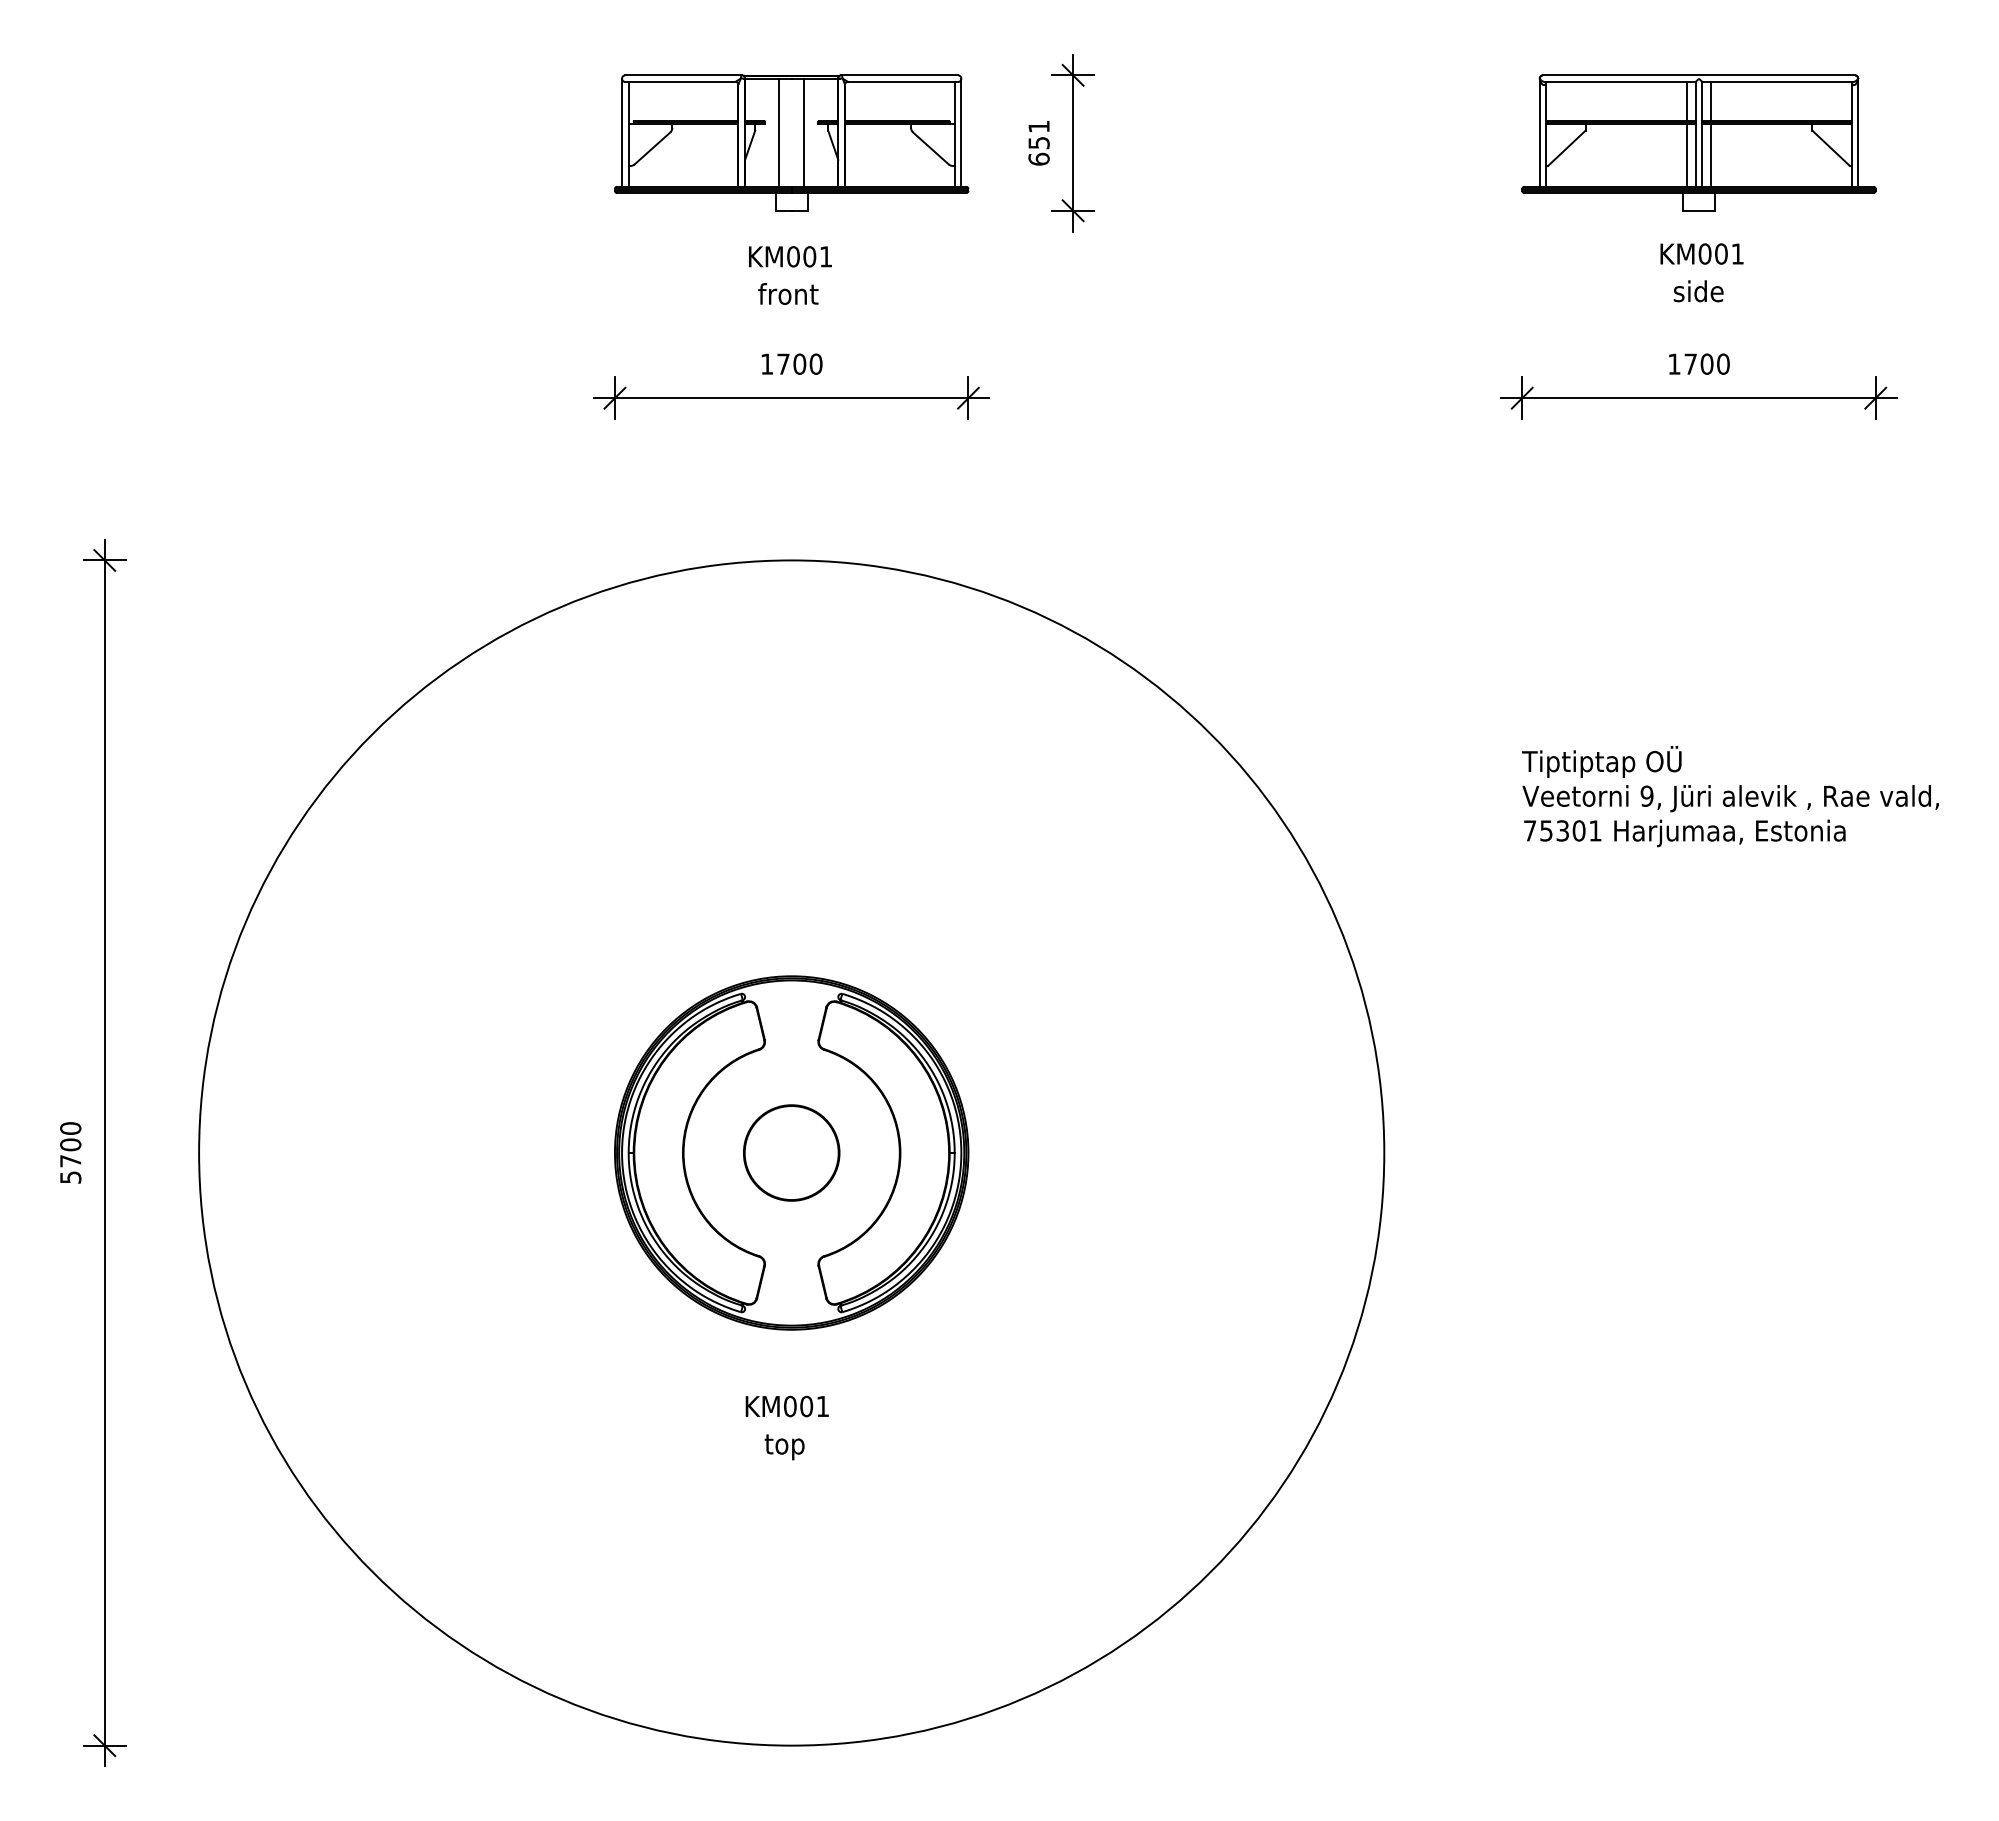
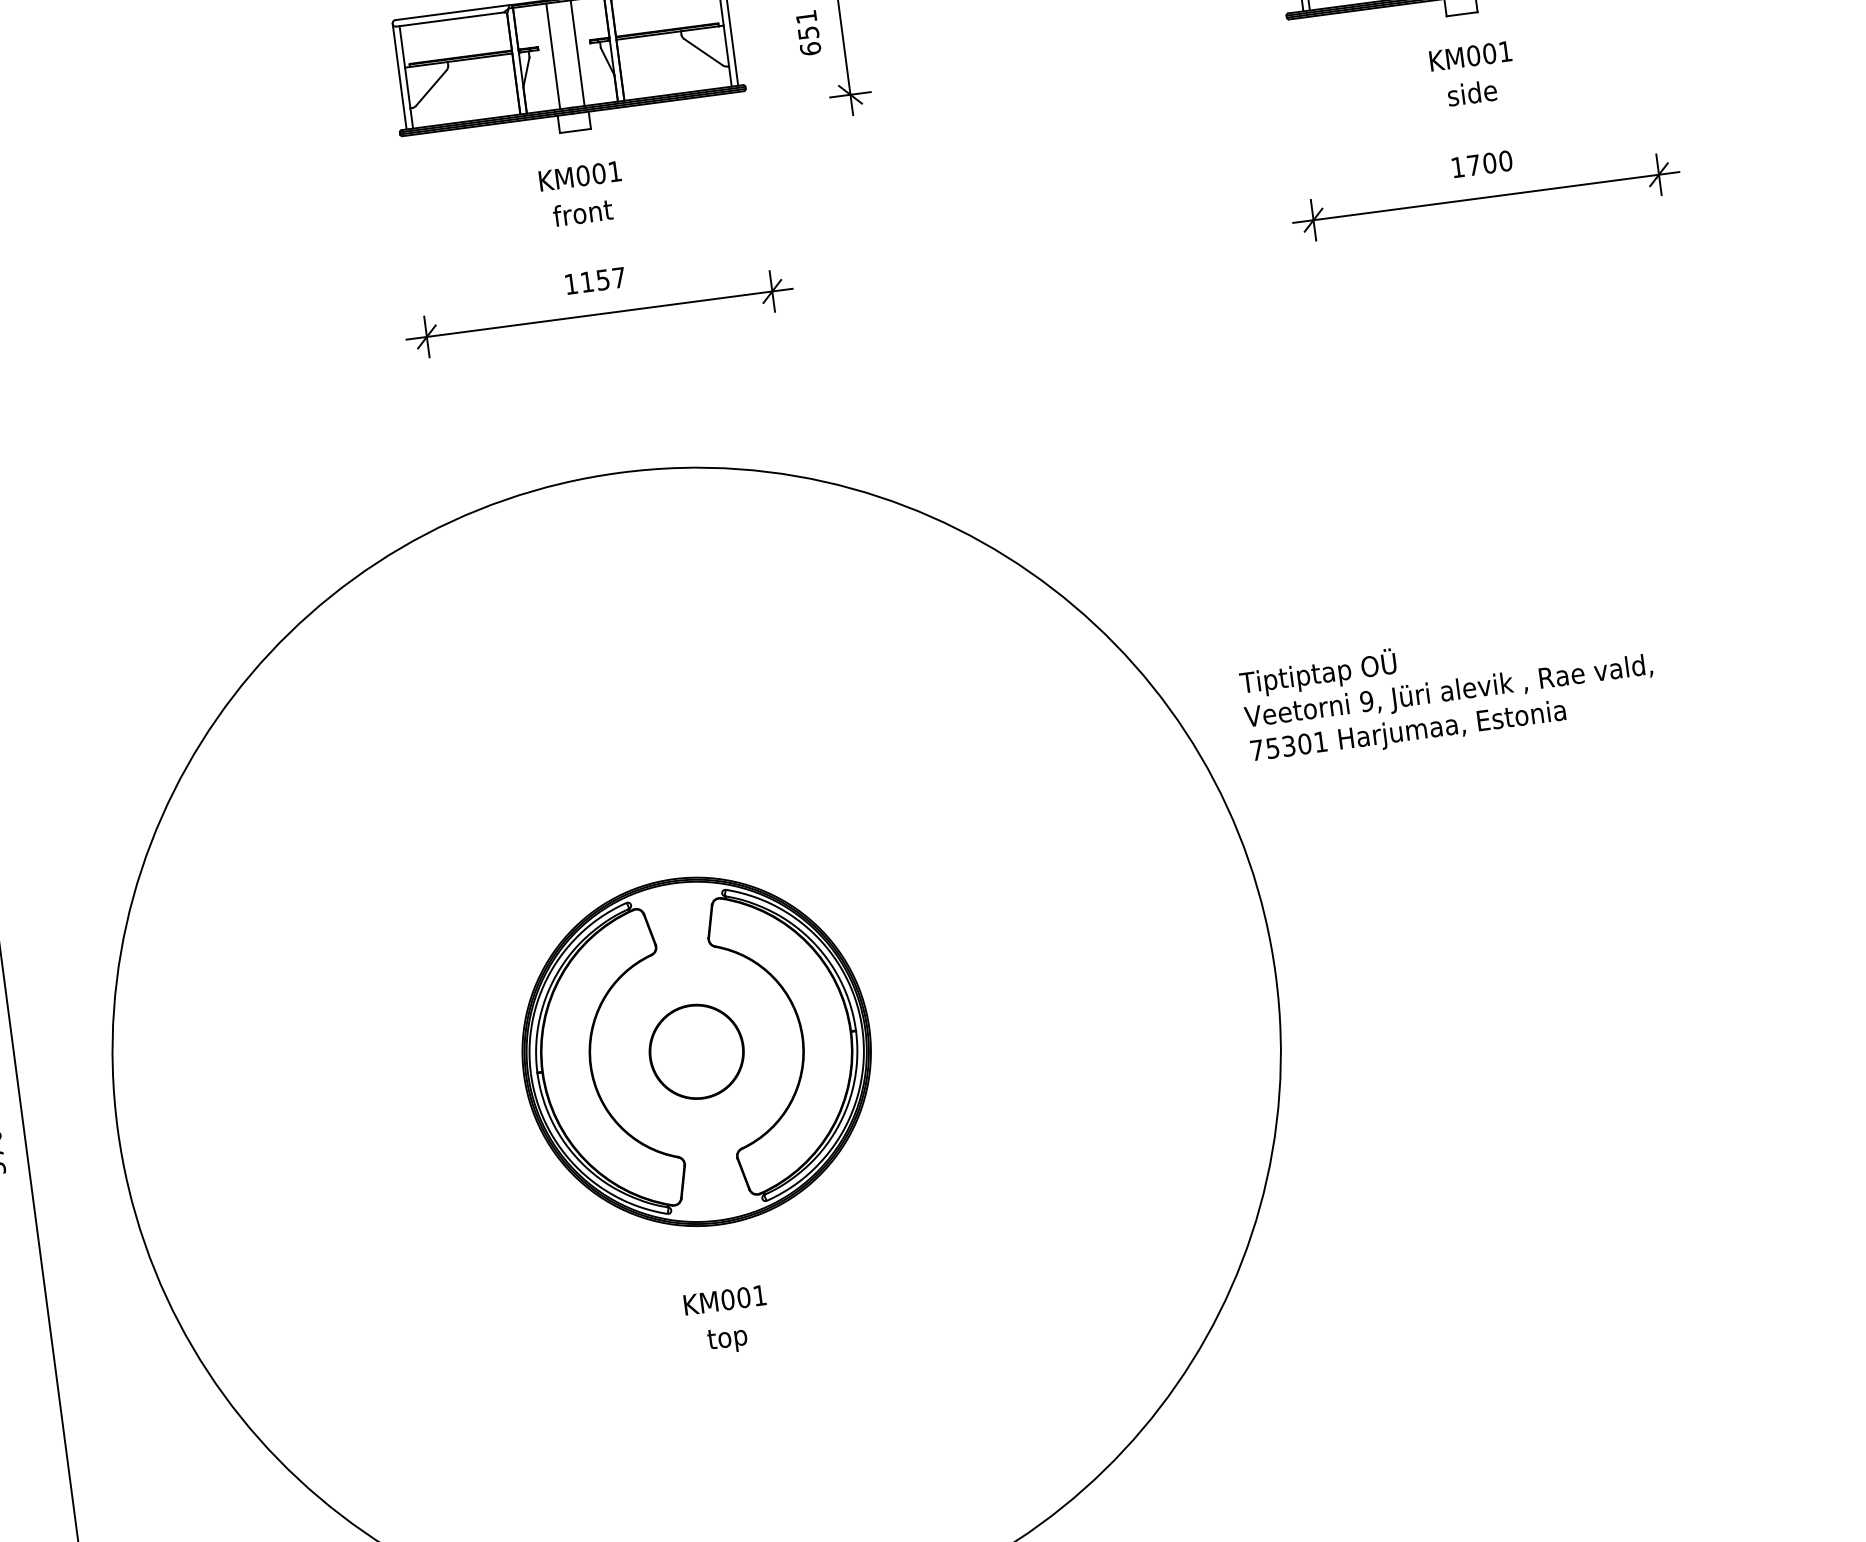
text: (799, 363) -> (602, 279), 1700 -> 1157
text: (1730, 796) -> (1448, 690), moved

